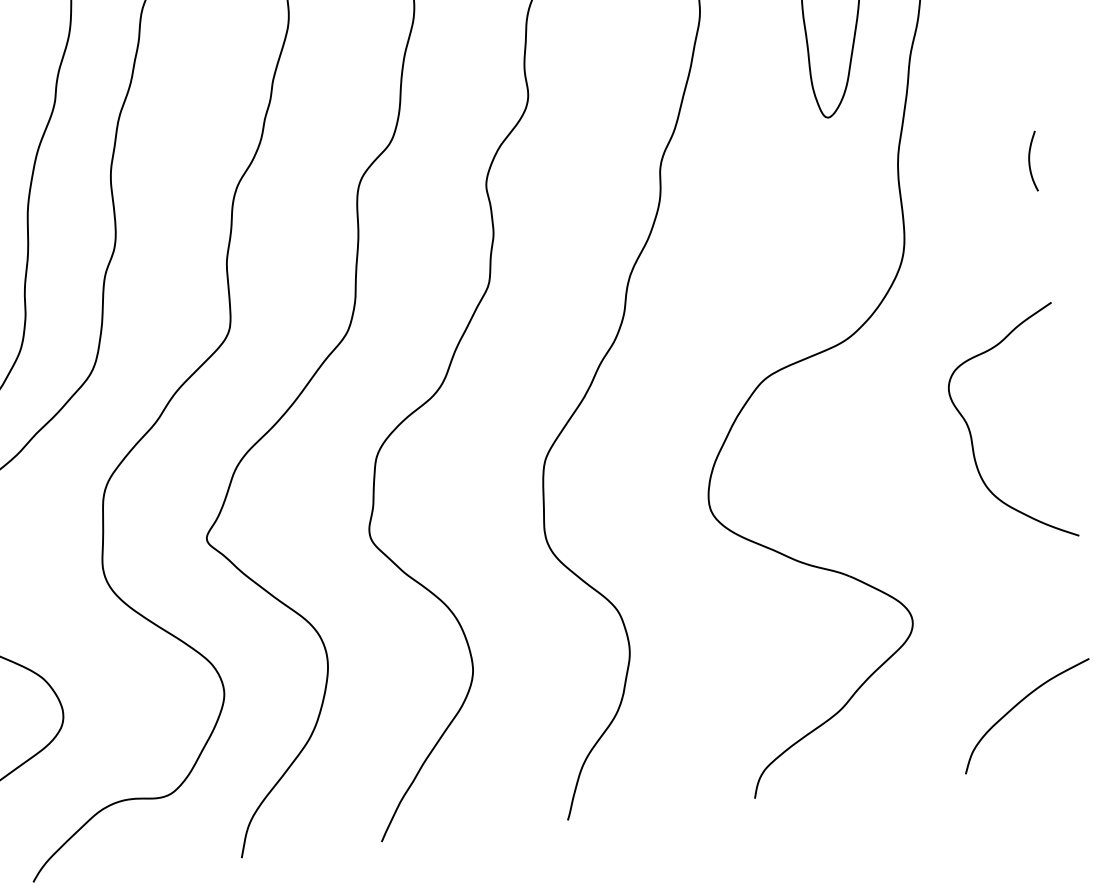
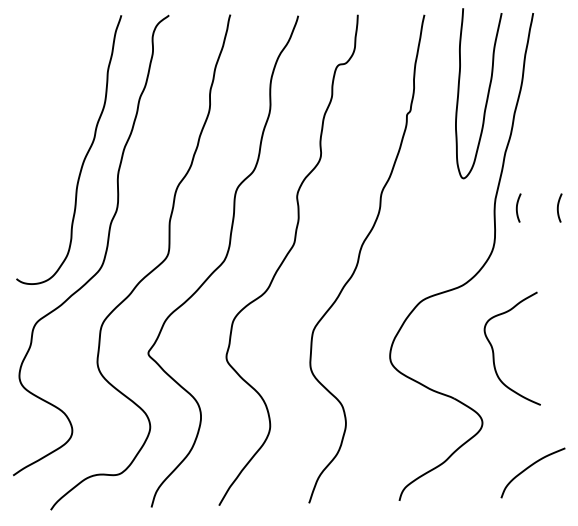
curve: (945, 168) -> (517, 207), added
curve: (973, 435) -> (494, 352), moved

